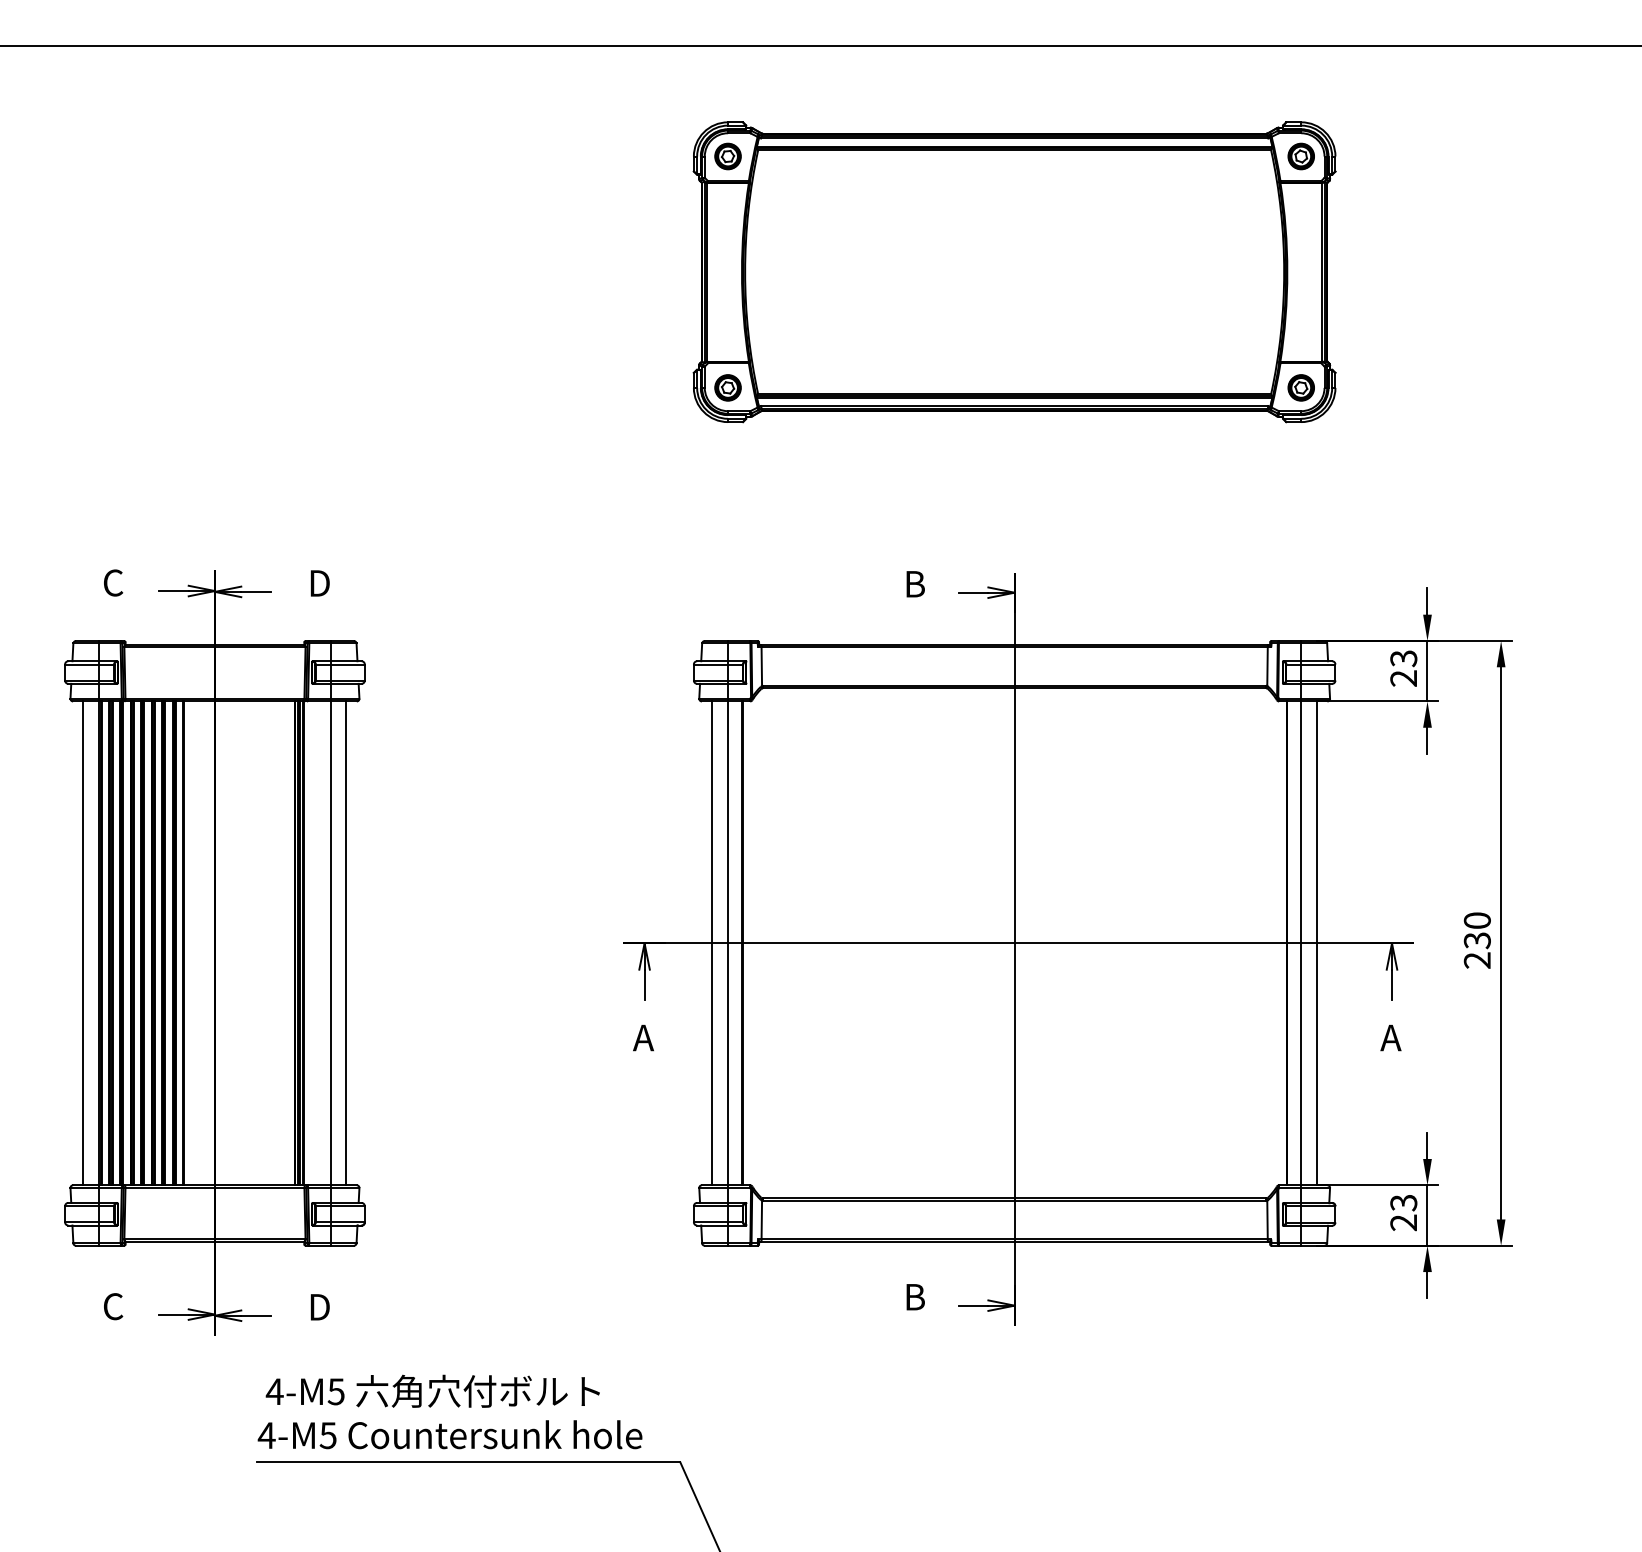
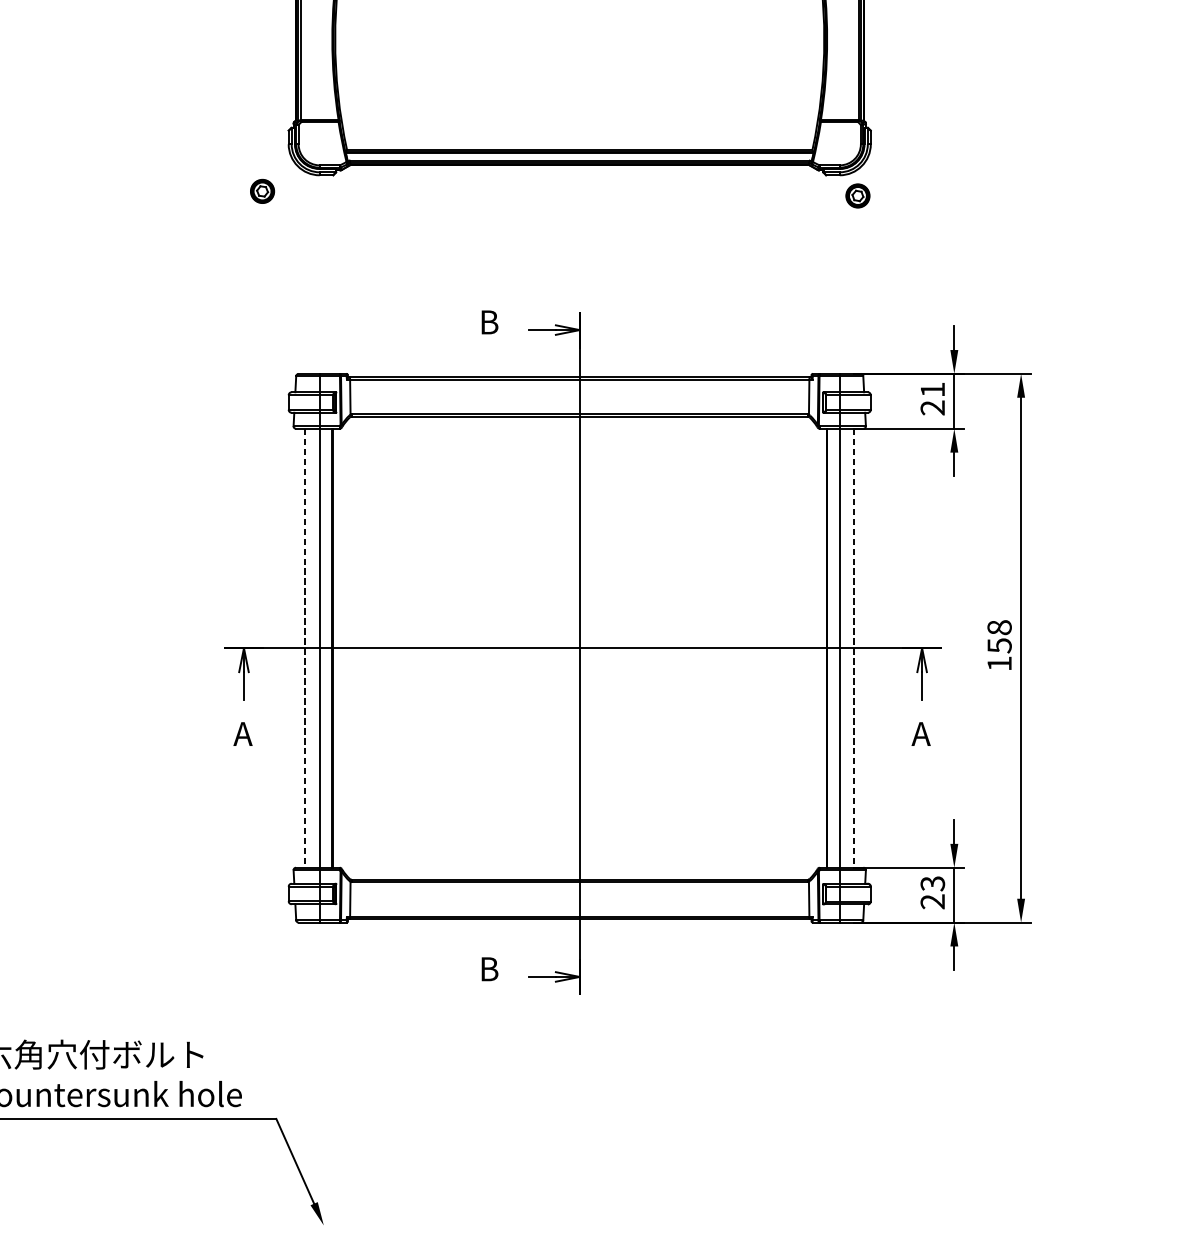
part: (727, 387) -> (262, 191), moved
part: (1300, 387) -> (857, 195), moved
text: (1403, 658) -> (932, 389), 23 -> 21
text: (1476, 940) -> (998, 645), 230 -> 158
line: (712, 943) -> (305, 648), solid -> dashed
line: (1317, 943) -> (854, 648), solid -> dashed

